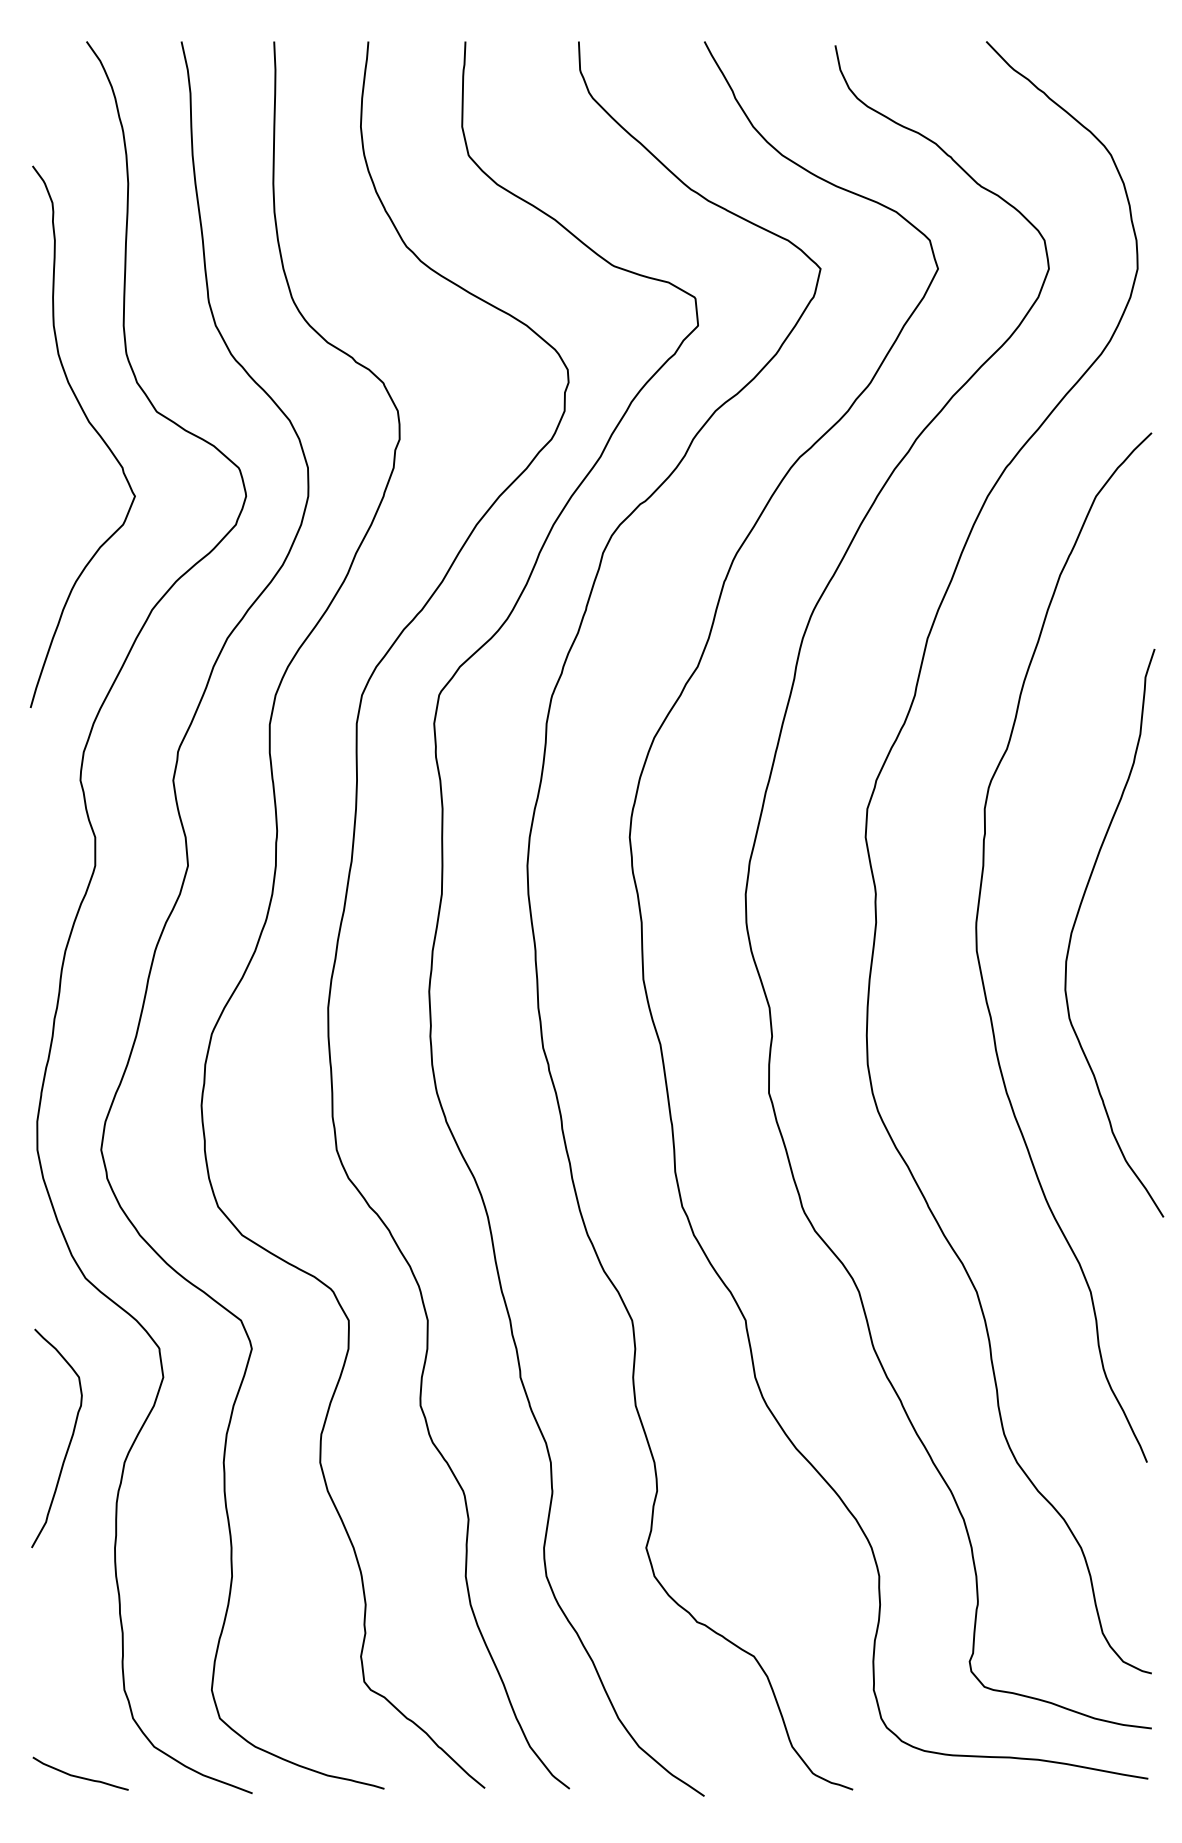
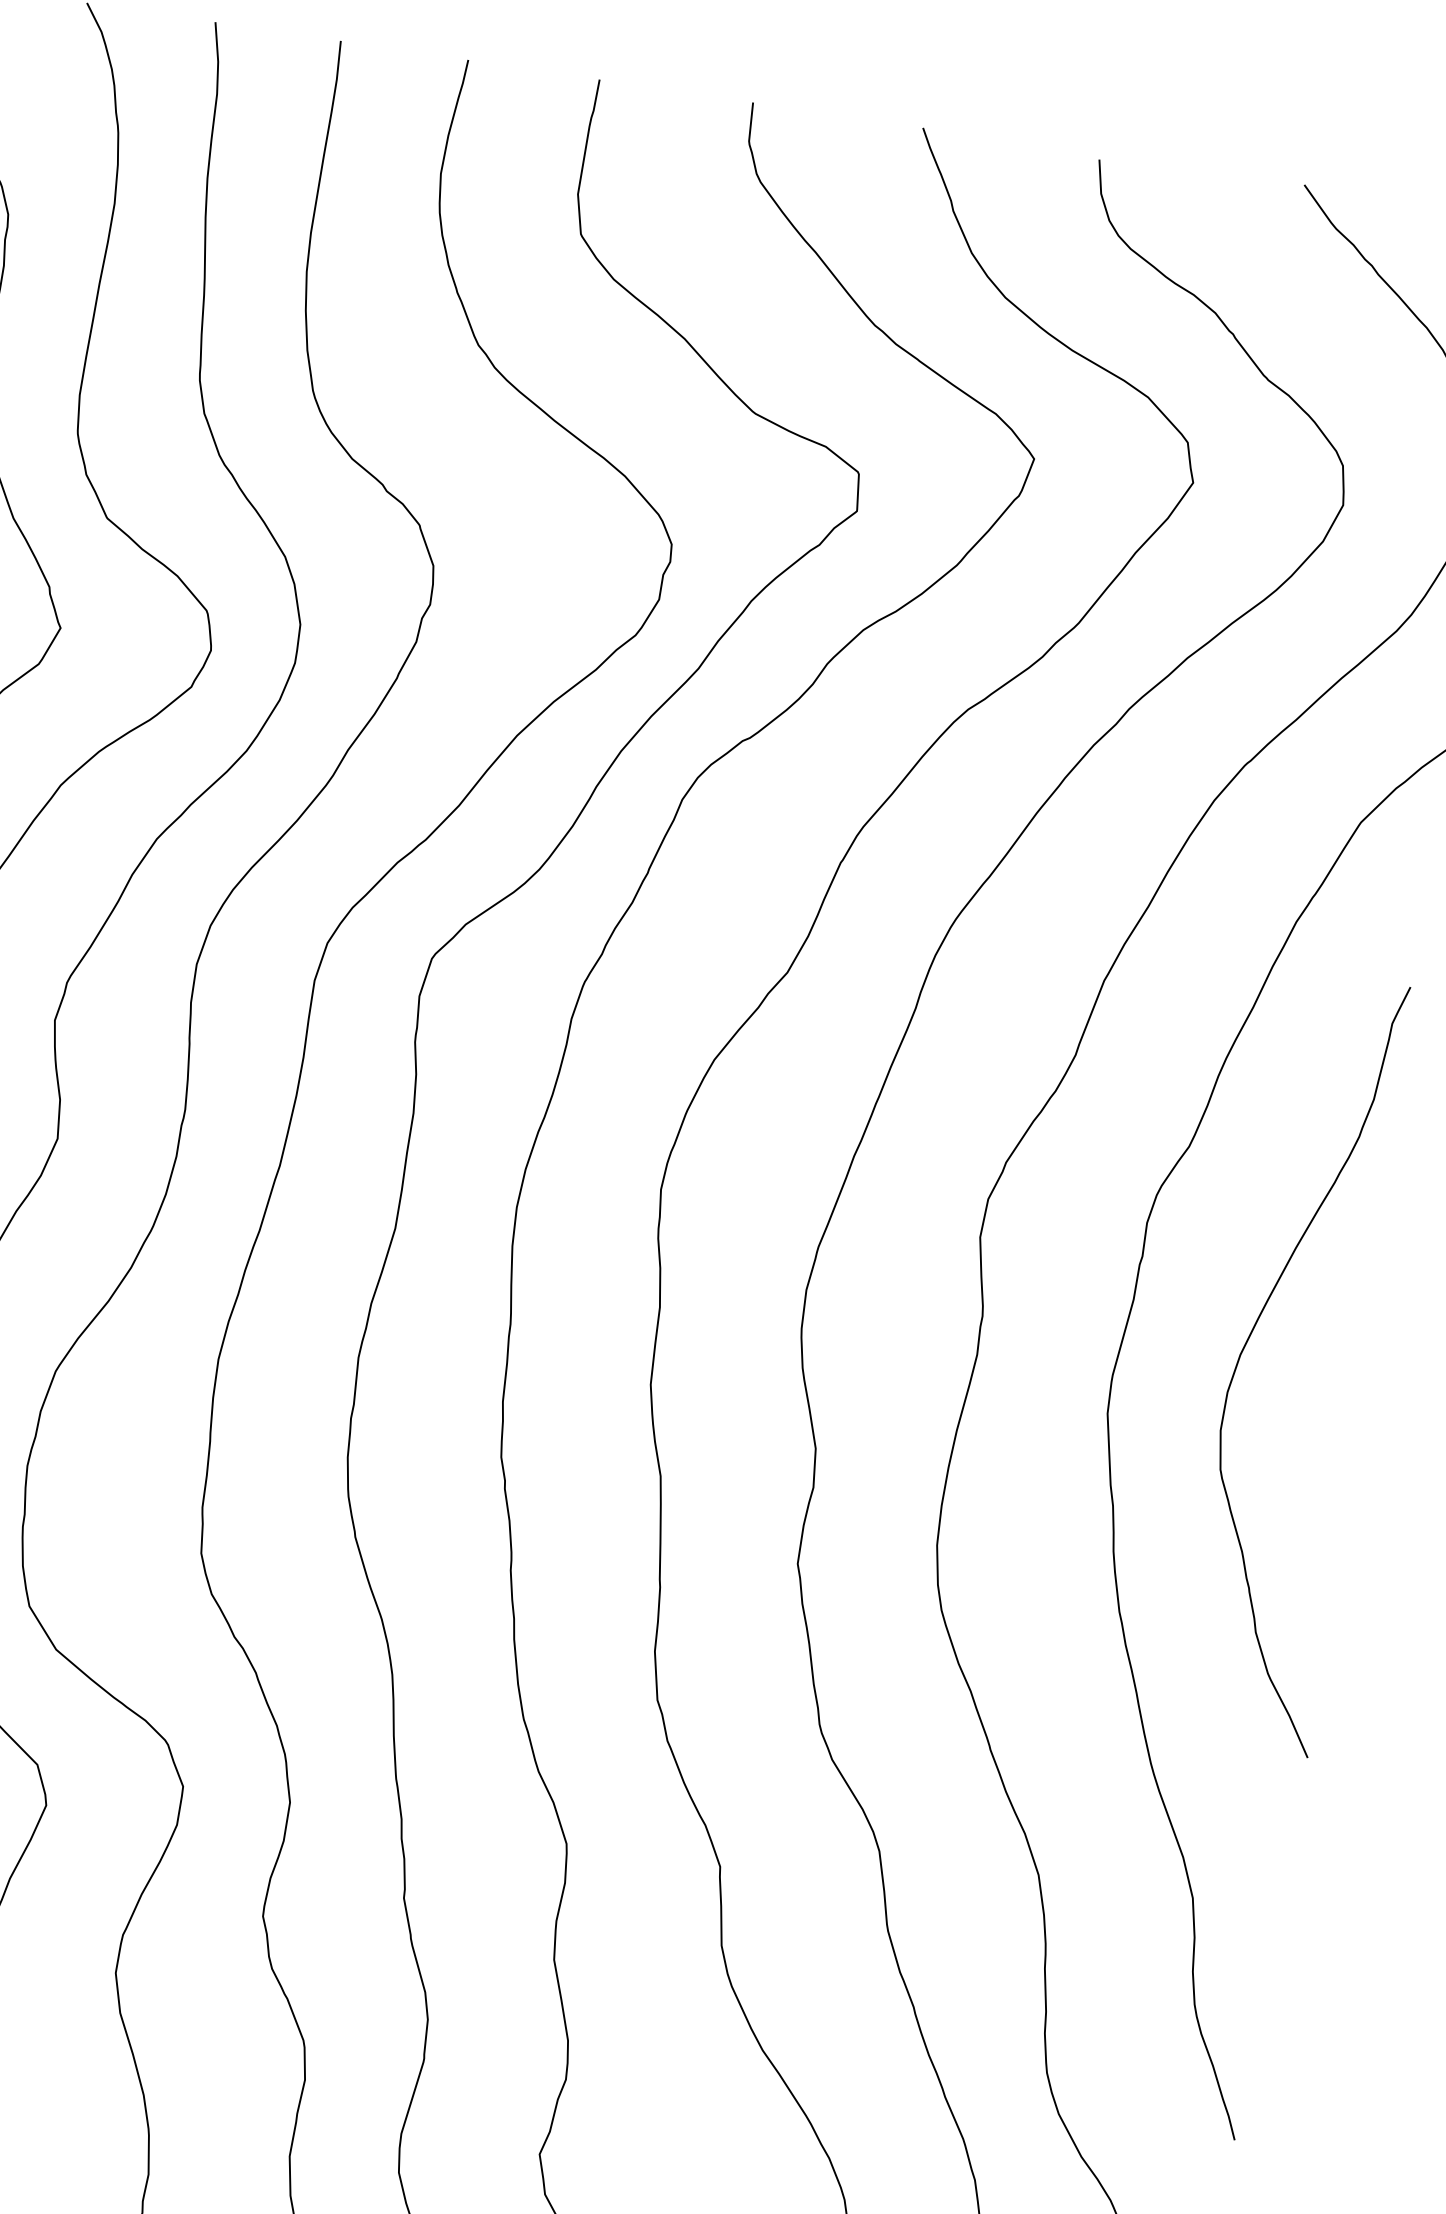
curve: (1077, 918) -> (1251, 1336), moved

